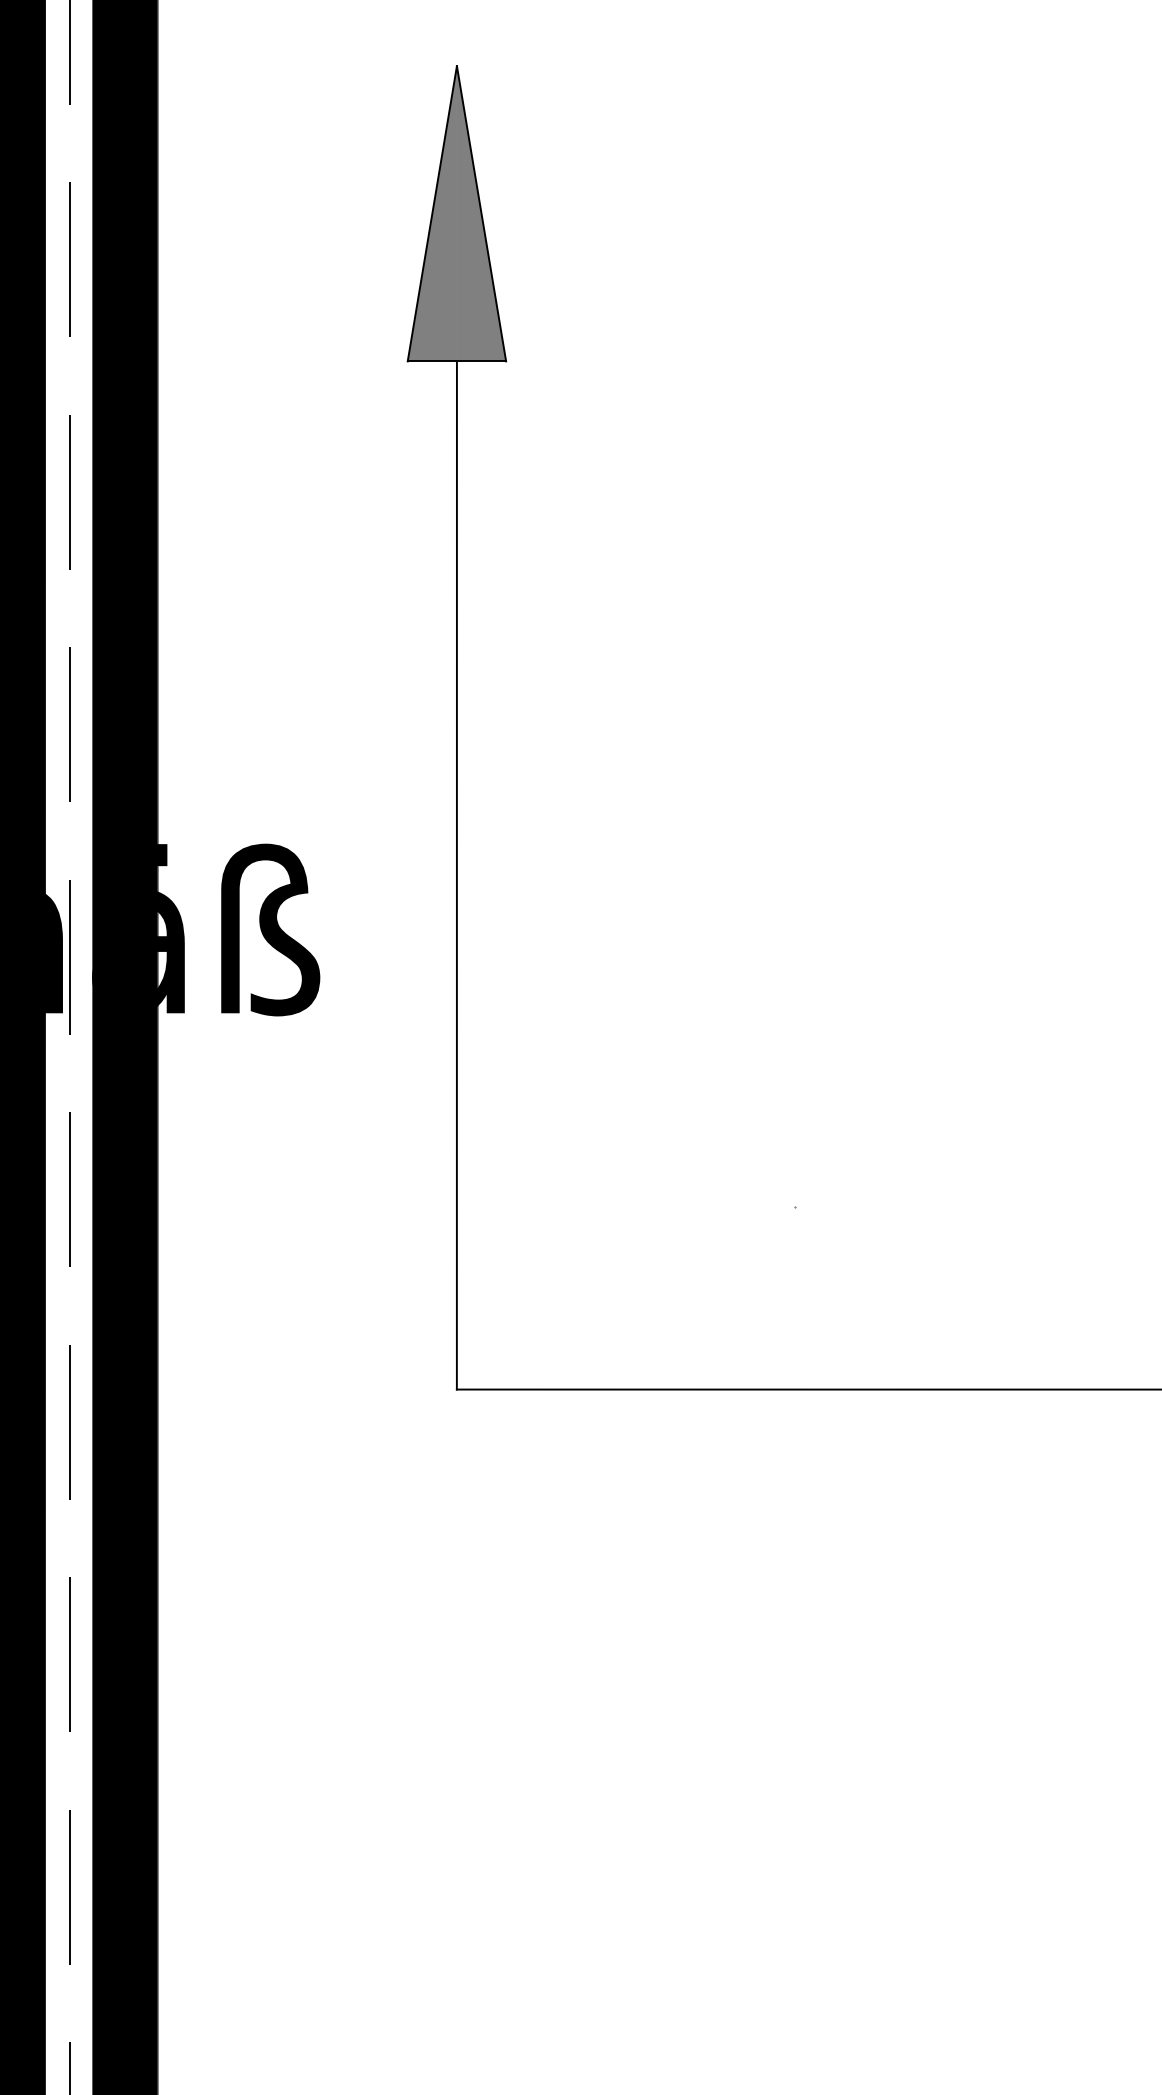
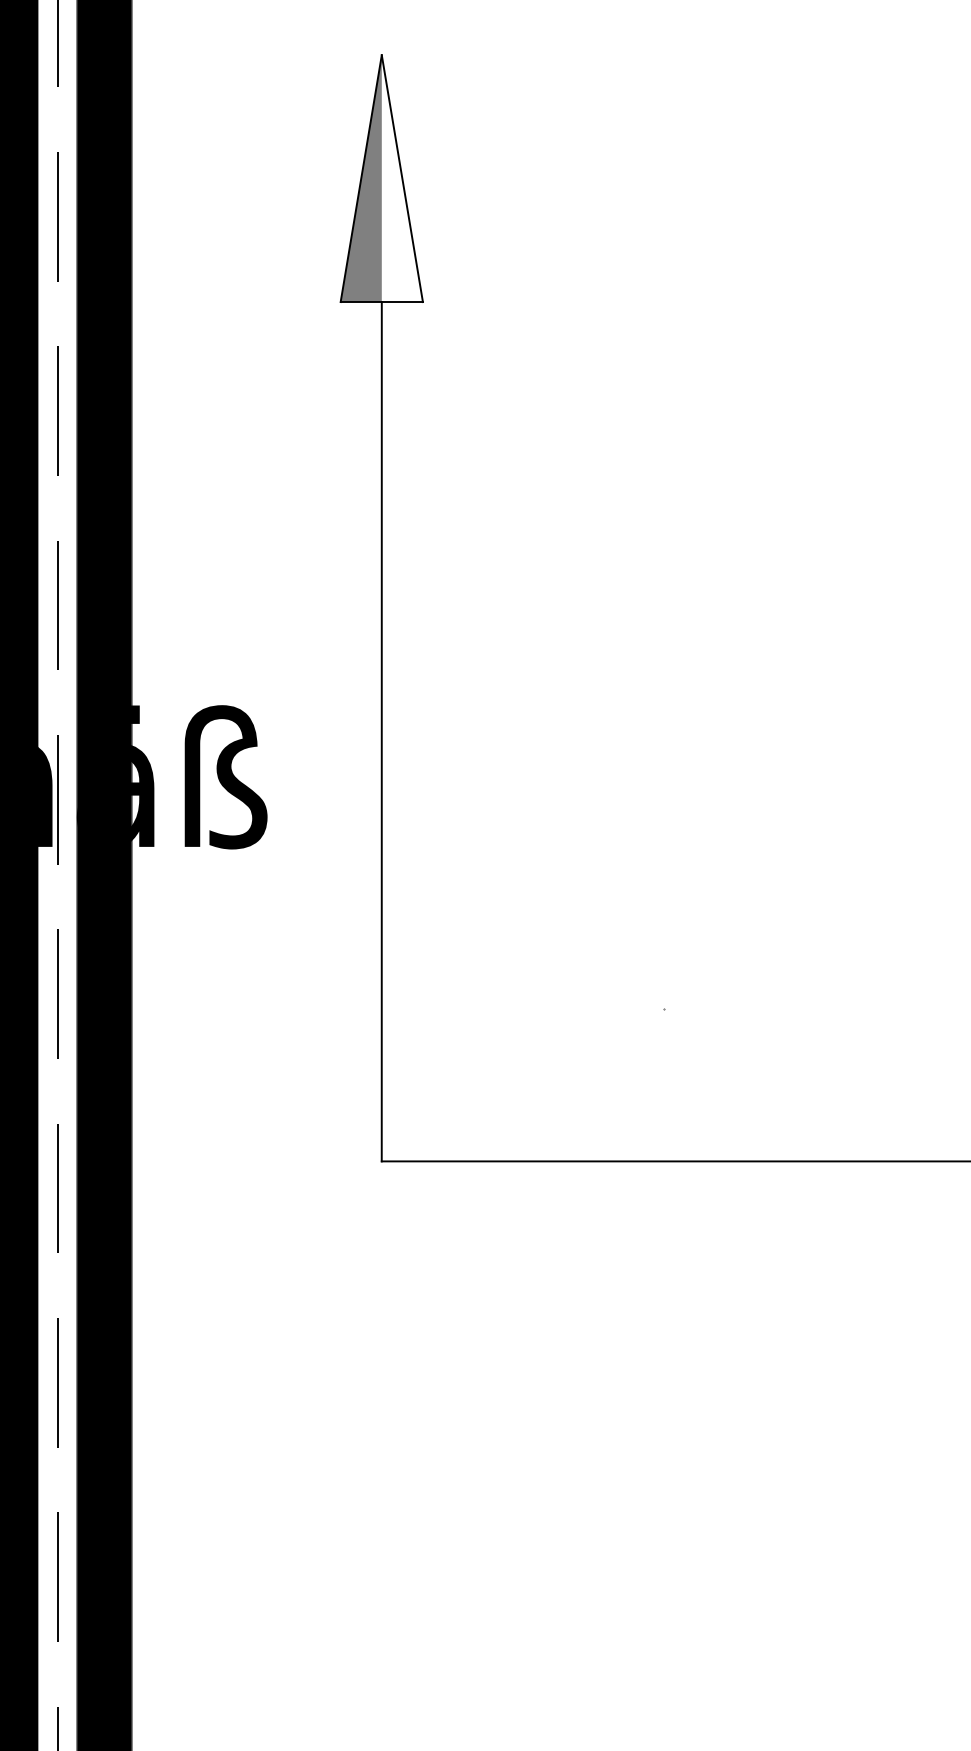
fill: (480, 213) -> (401, 178), removed

